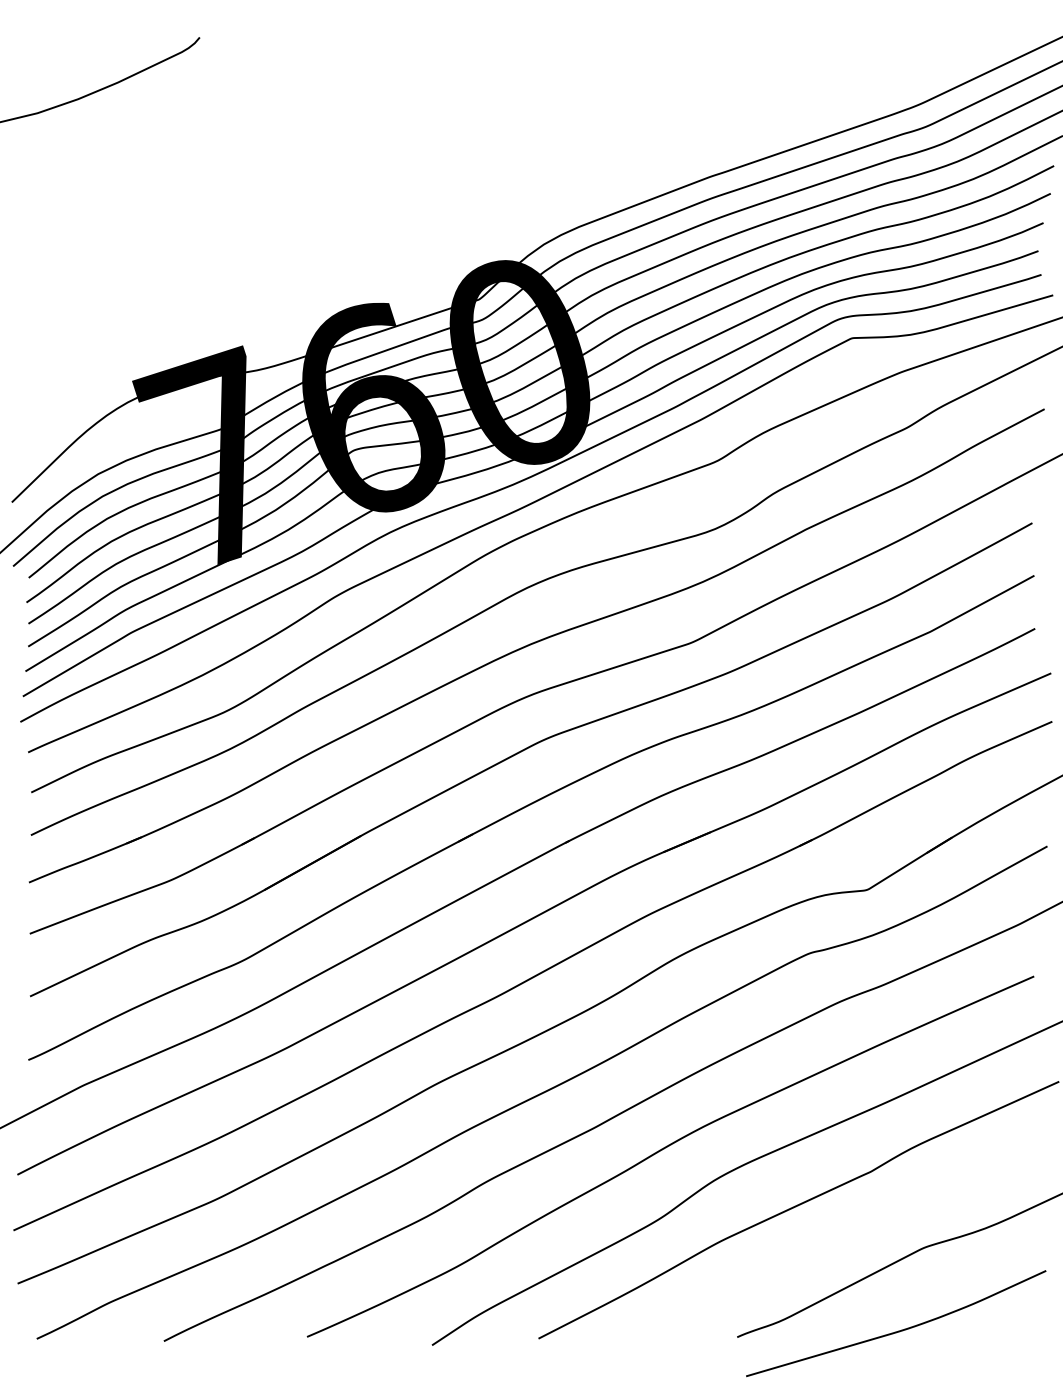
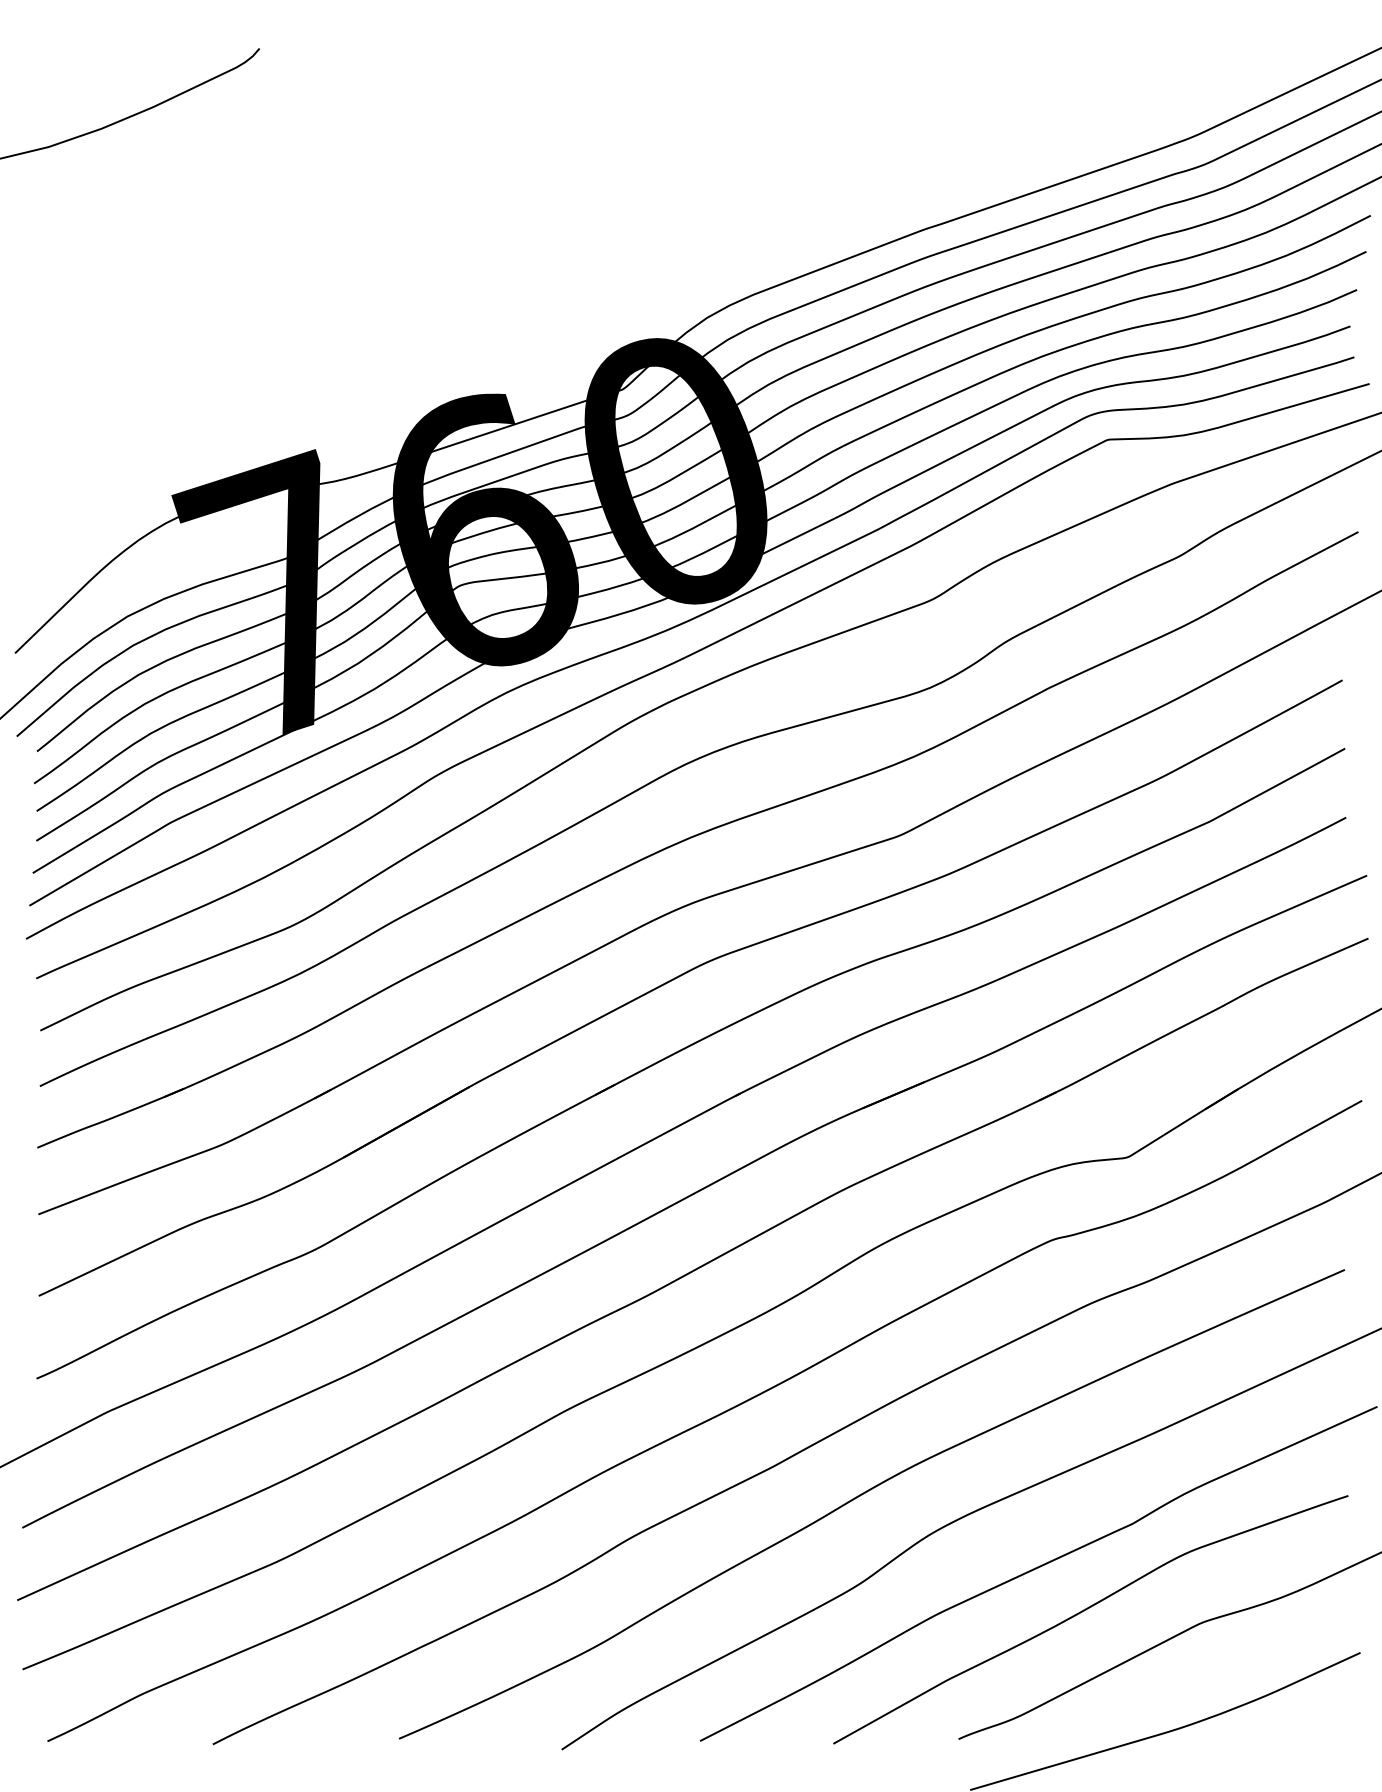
curve: (835, 1238) -> (1086, 1610), added

